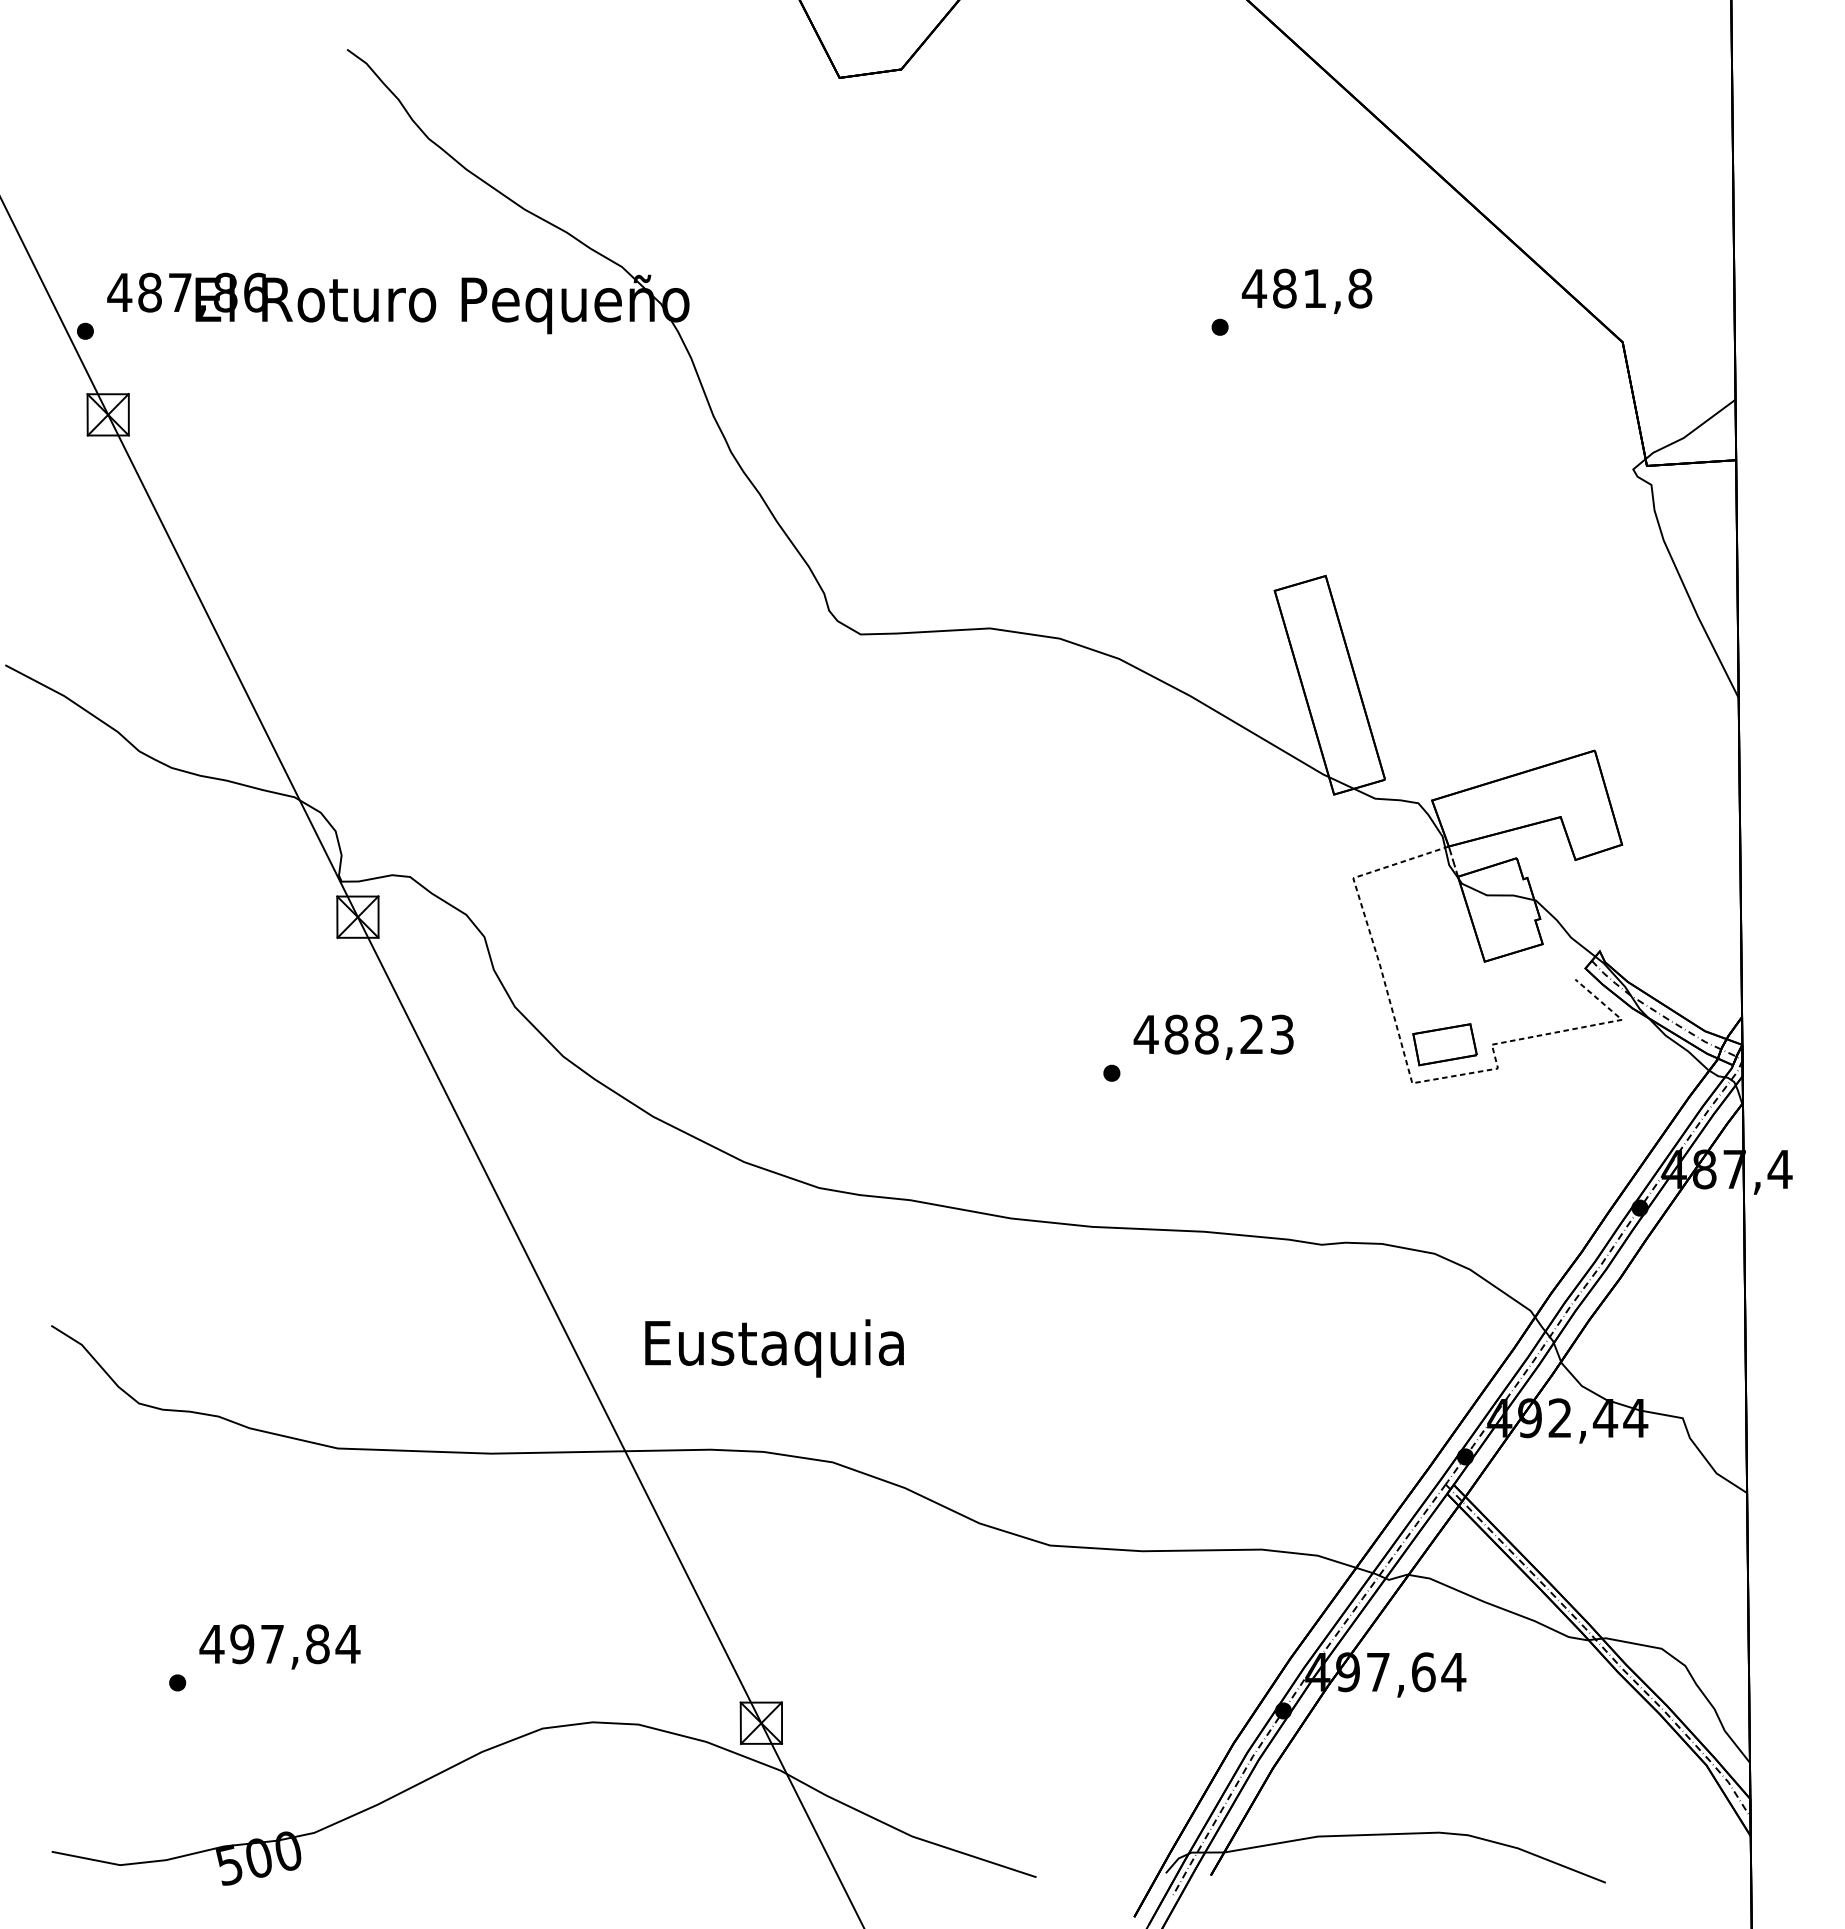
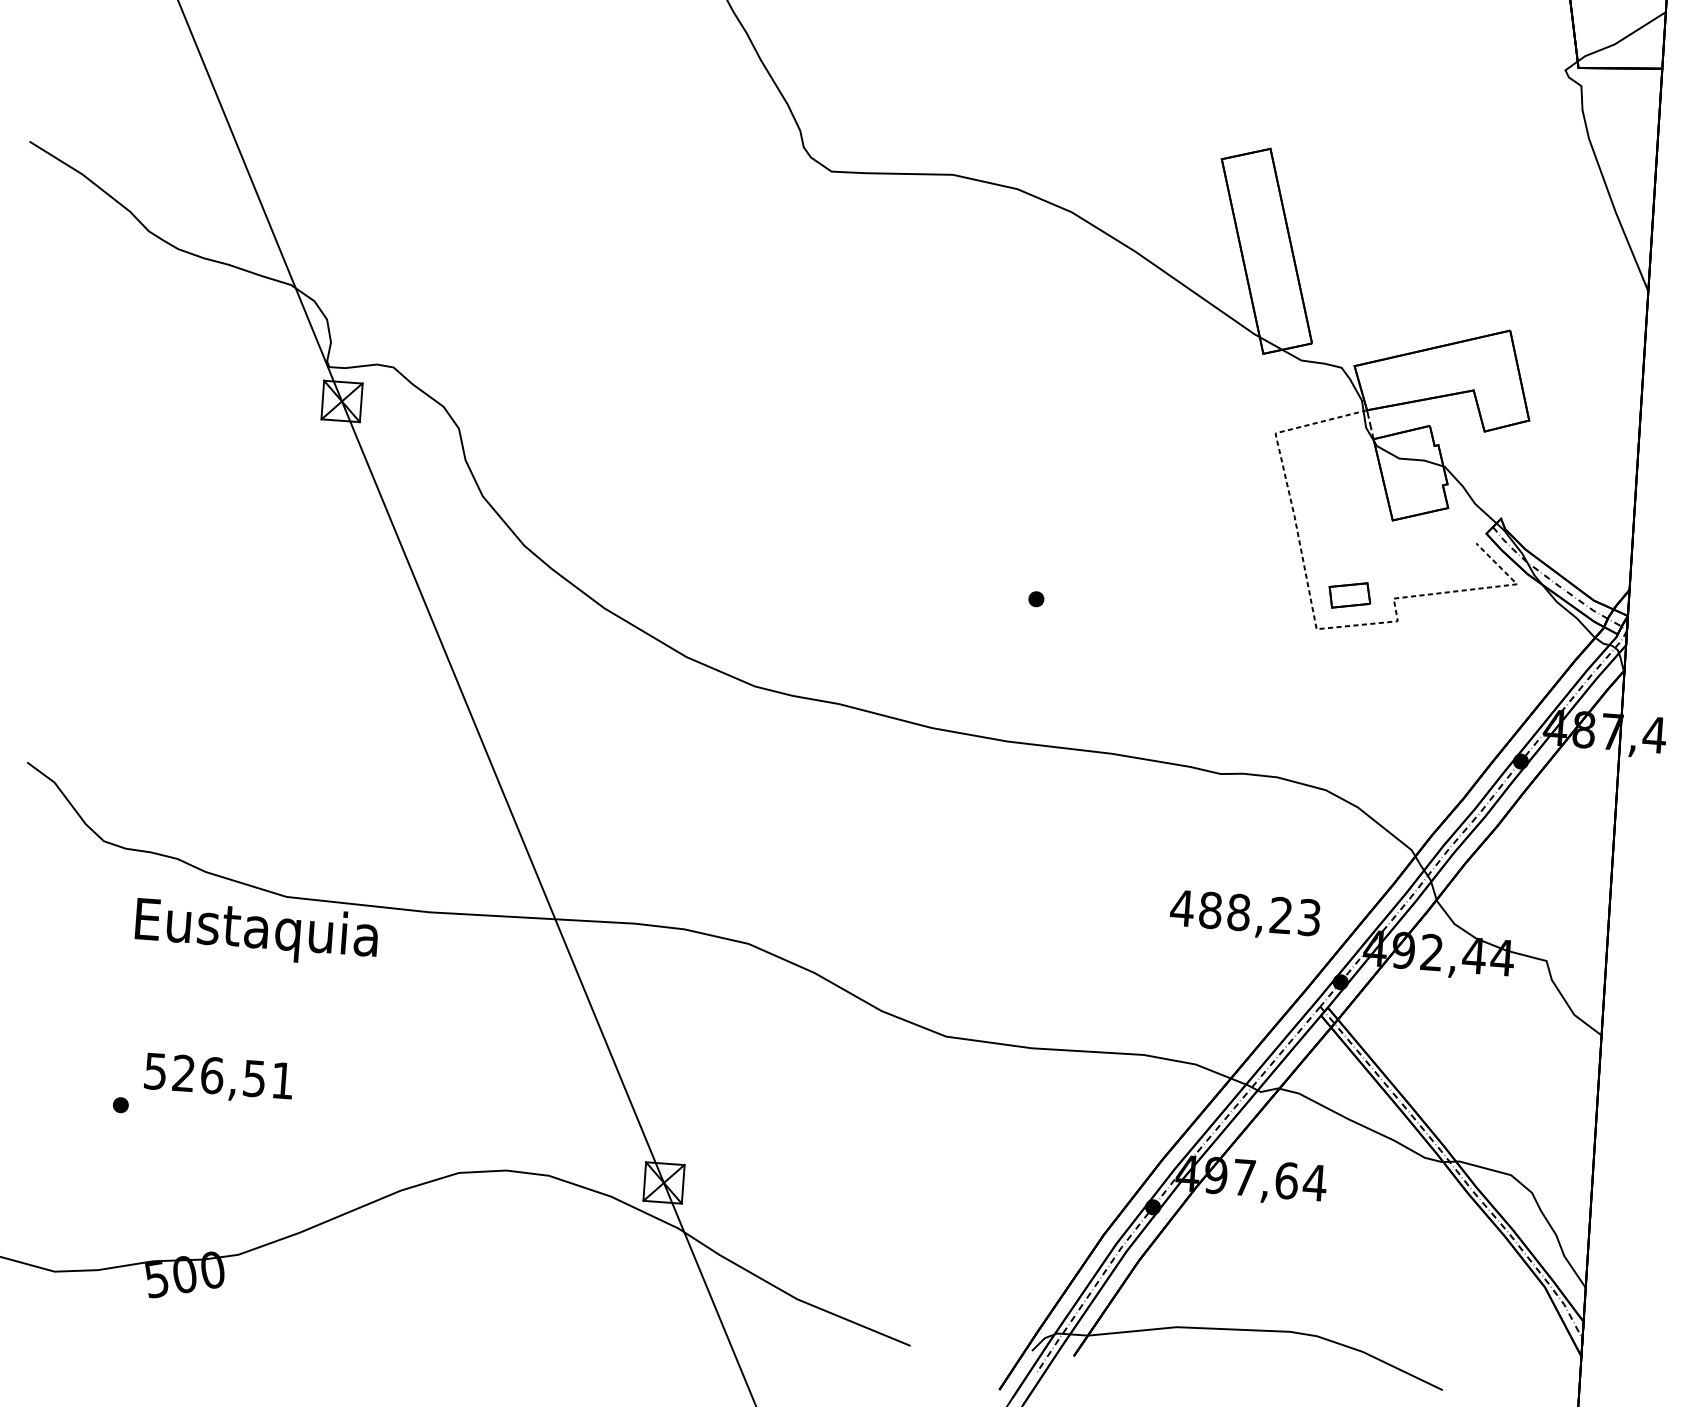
text: (1213, 1036) -> (1245, 914), moved
part: (1444, 1044) -> (1349, 595), size x0.7
text: (774, 1348) -> (256, 932), moved
text: (279, 1644) -> (218, 1076), 497,84 -> 526,51

